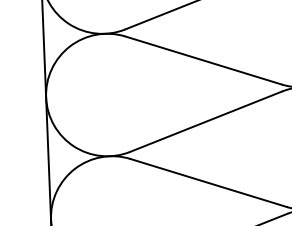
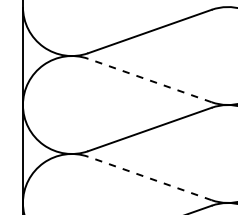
line: (203, 60) -> (149, 80), solid -> dashed
line: (207, 182) -> (149, 178), solid -> dashed

